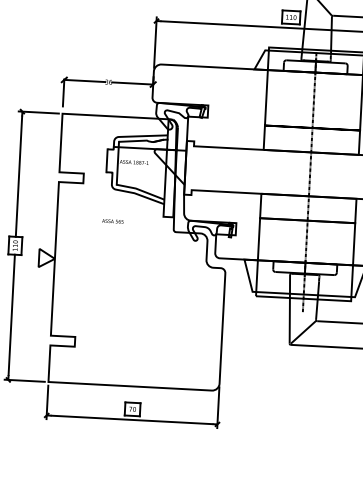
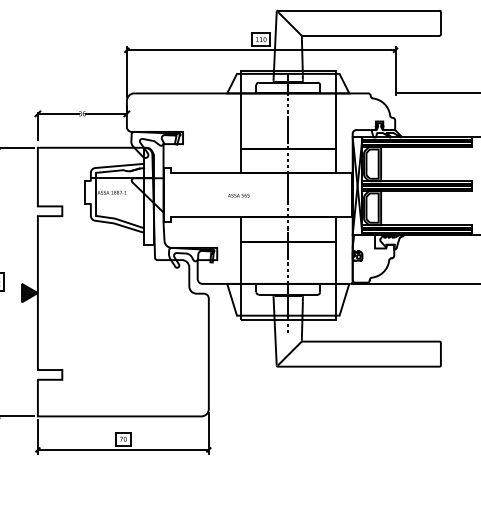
text: (112, 221) -> (238, 195), moved
hatch: (46, 257) -> (29, 292), added

